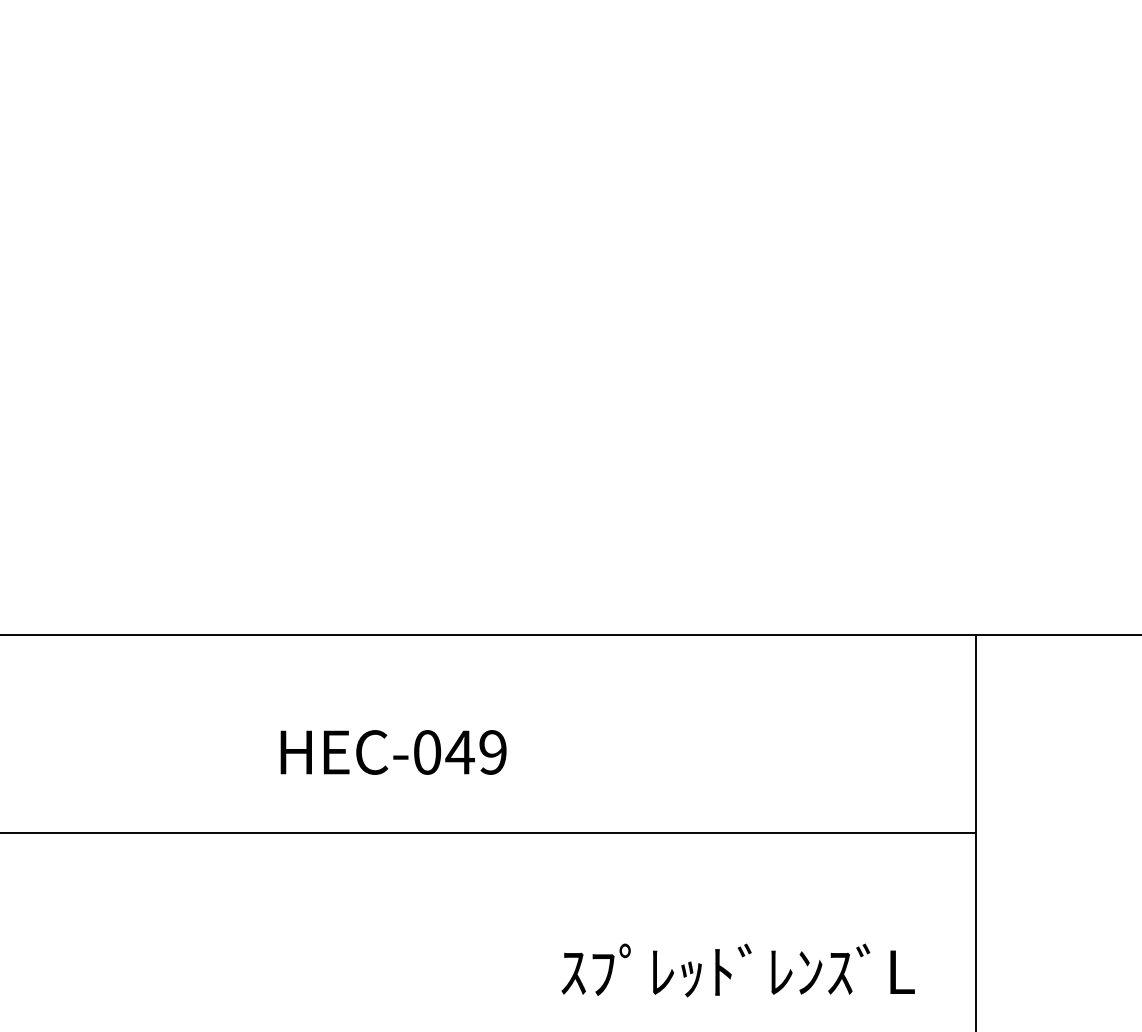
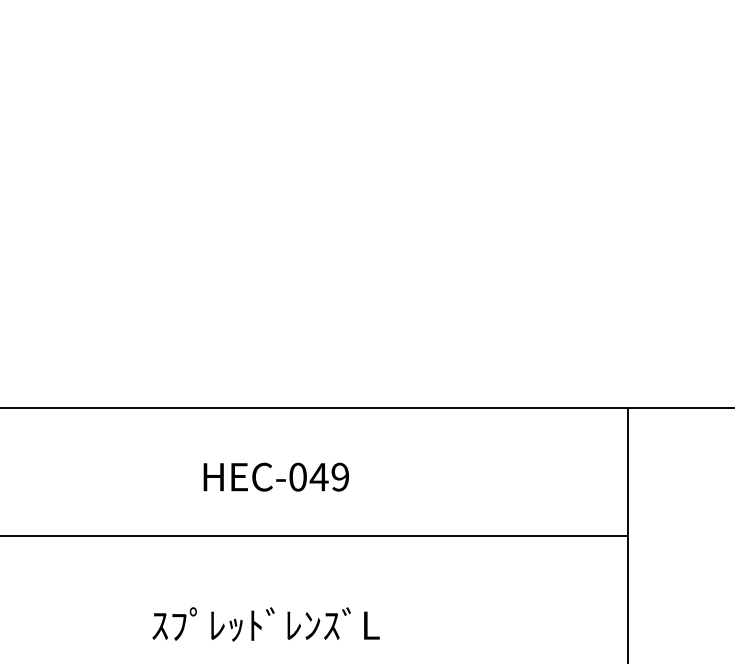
text: (392, 751) -> (275, 476), moved
text: (737, 970) -> (265, 624), moved

